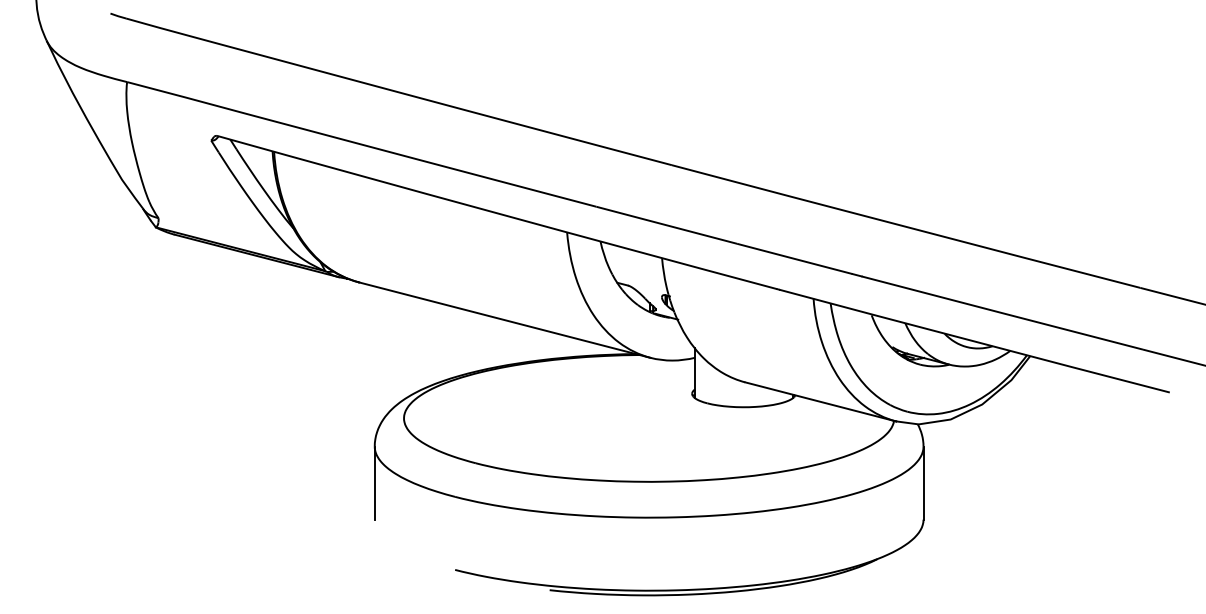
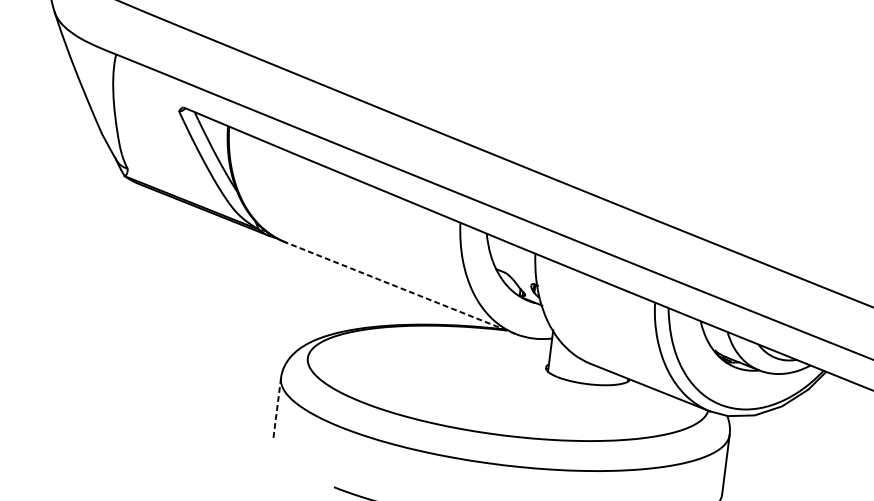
line: (504, 320) -> (400, 288), solid -> dashed
line: (374, 483) -> (277, 408), solid -> dashed

